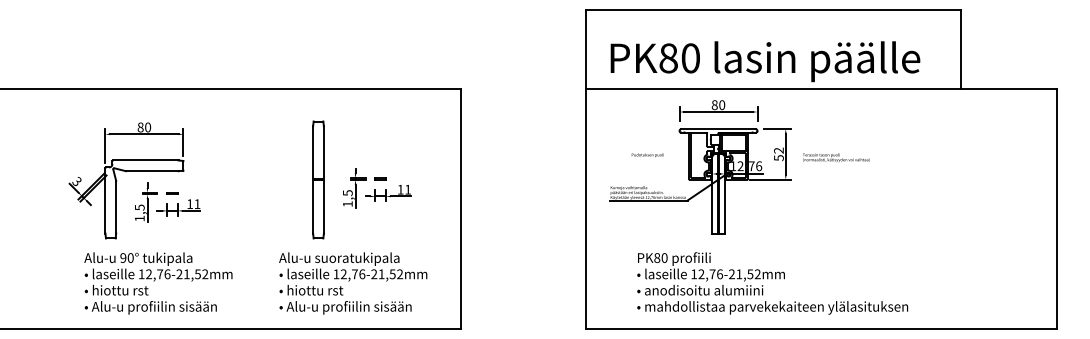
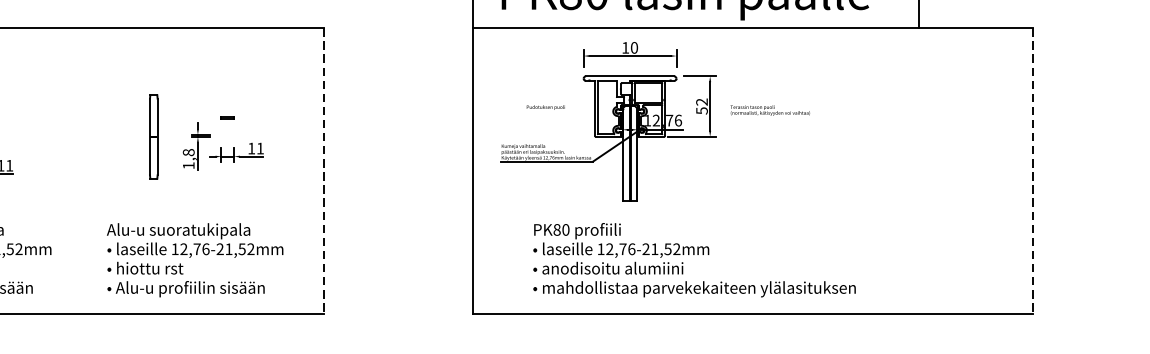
text: (714, 105) -> (625, 48), 80 -> 10
part: (380, 178) -> (227, 117), moved
part: (318, 179) -> (153, 136), size x0.6
text: (347, 193) -> (188, 153), 1,5 -> 1,8
line: (461, 209) -> (324, 172), solid -> dashed
line: (1057, 209) -> (1033, 172), solid -> dashed

